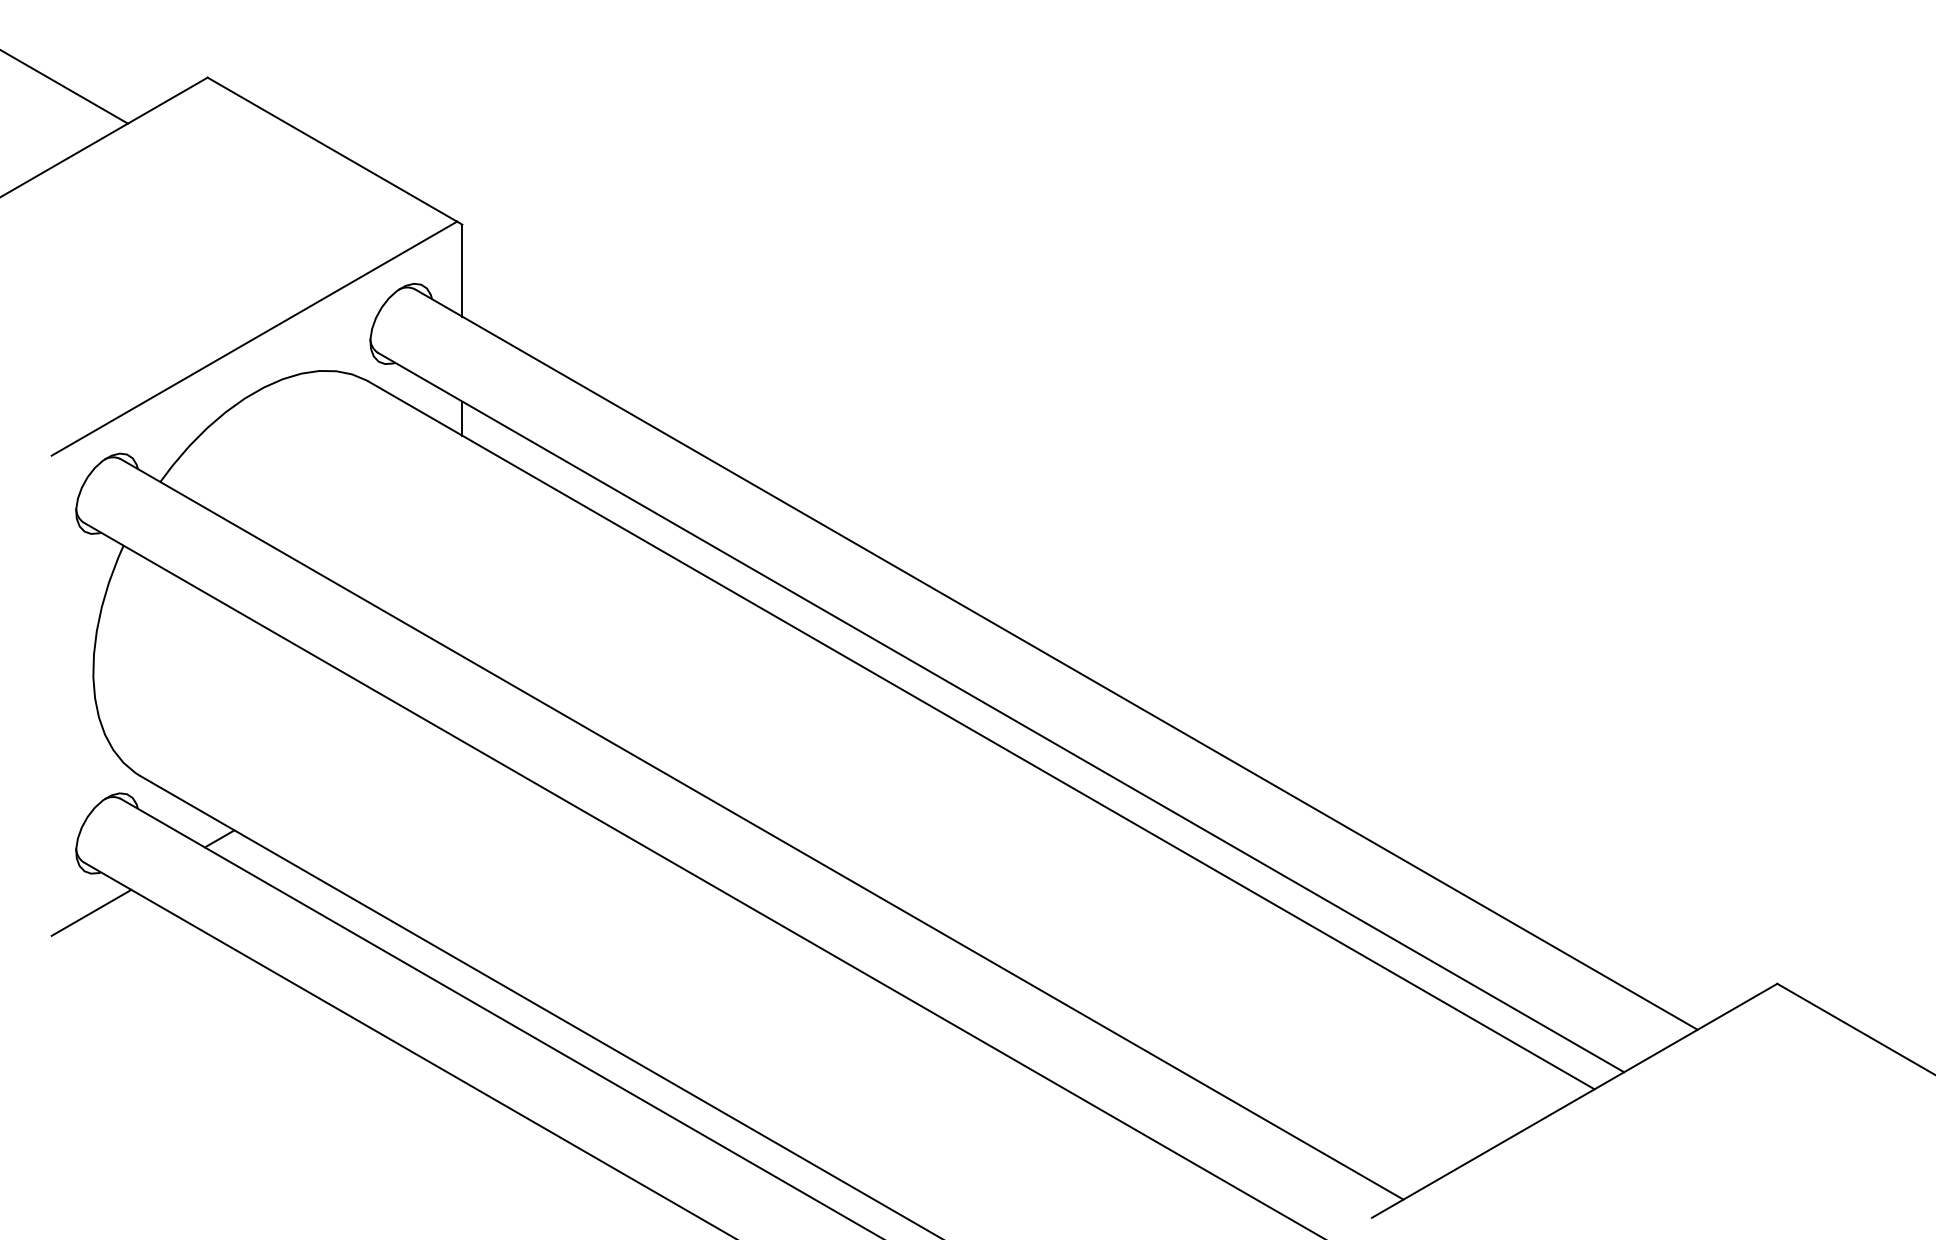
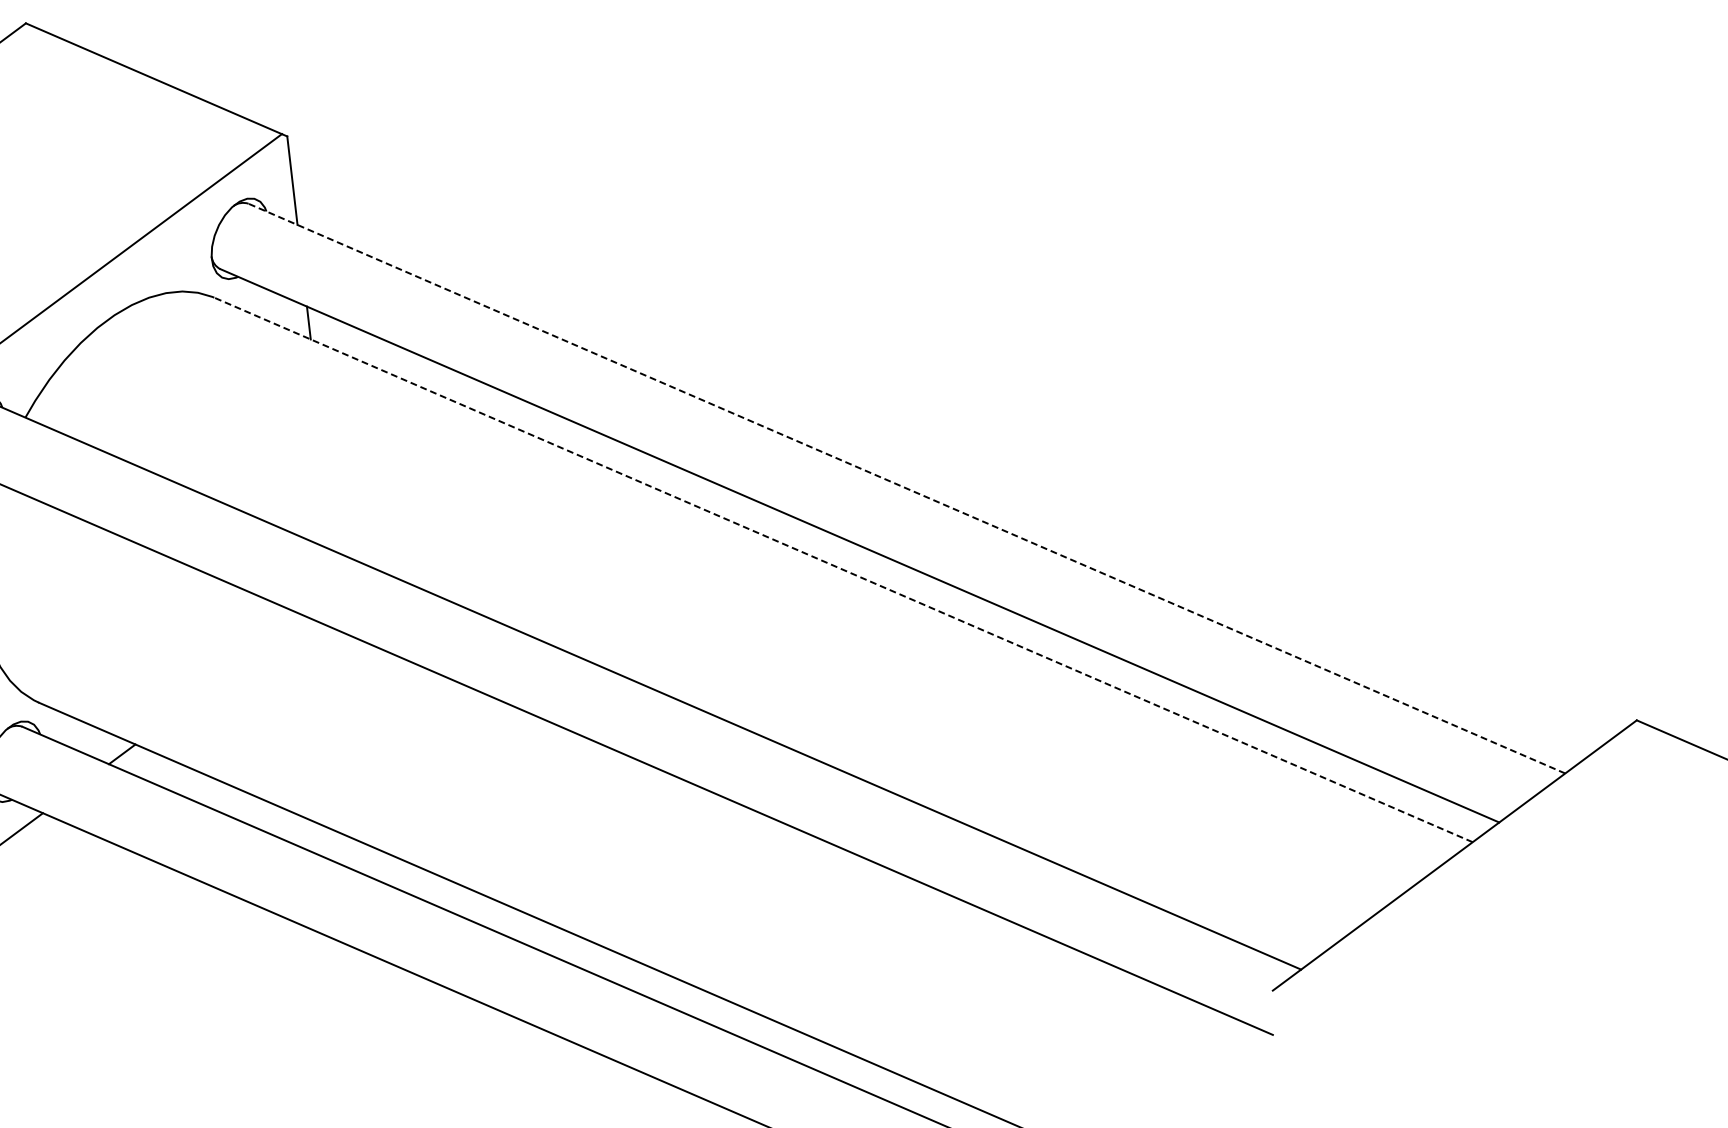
line: (1056, 659) -> (907, 488), solid -> dashed
line: (981, 735) -> (843, 570), solid -> dashed

